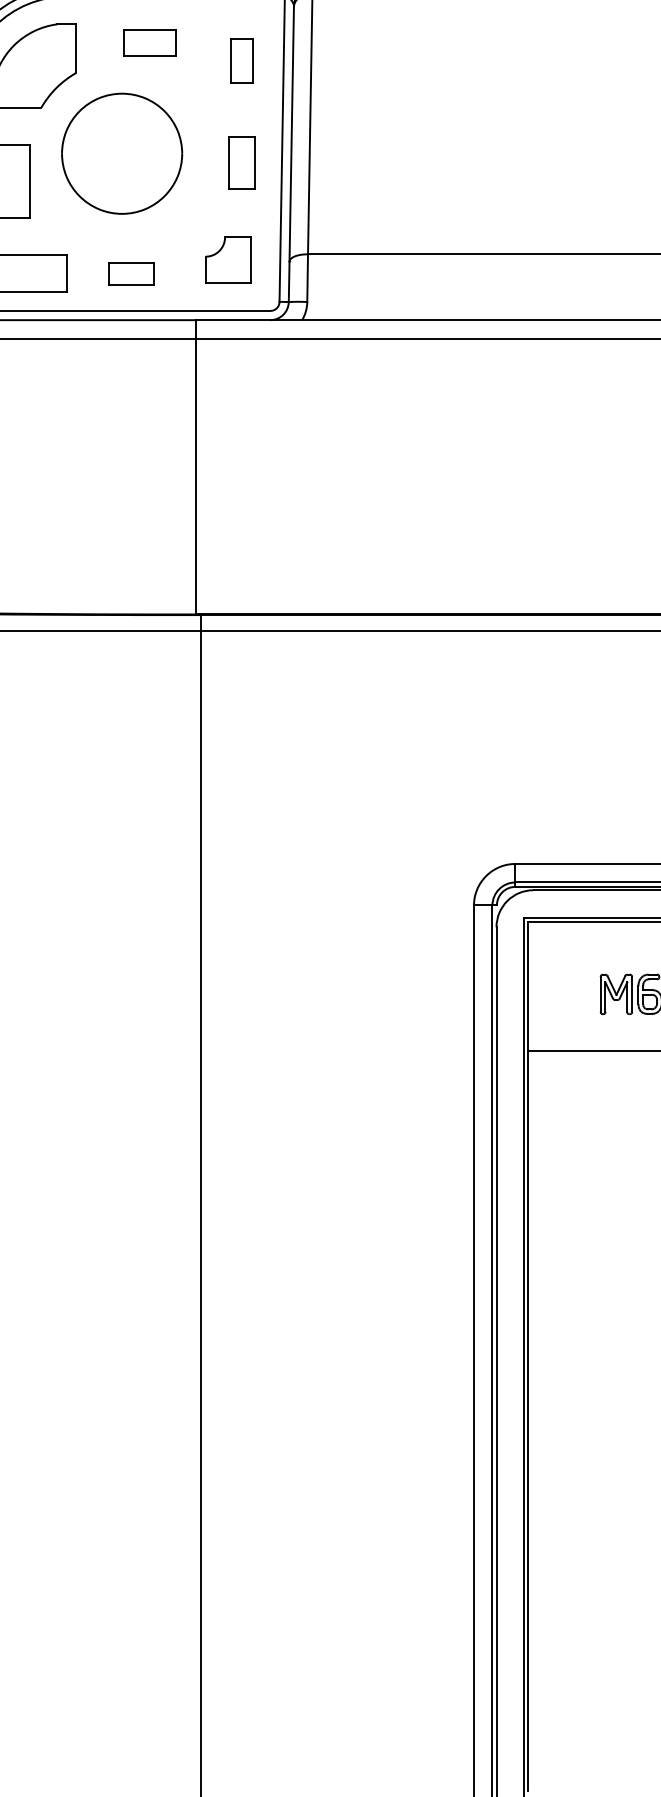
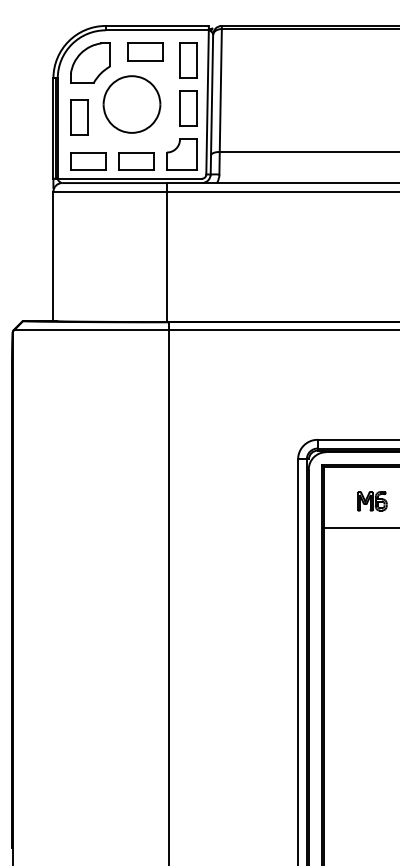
part: (150, 41) -> (145, 51), size x1.43
part: (241, 60) -> (188, 60), size x1.67
part: (241, 162) -> (188, 108), size x1.43
part: (226, 259) -> (181, 154), size x1.43
part: (131, 274) -> (136, 161), size x1.67

